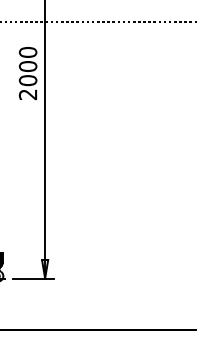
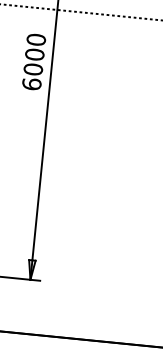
text: (27, 94) -> (31, 84), 2000 -> 6000

